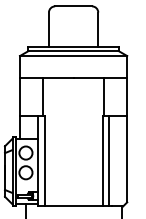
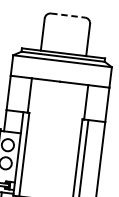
line: (74, 6) -> (68, 15), solid -> dashed

